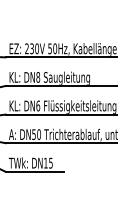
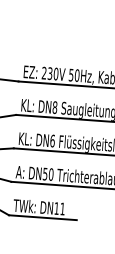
text: (50, 162) -> (62, 208), DN15 -> DN11

